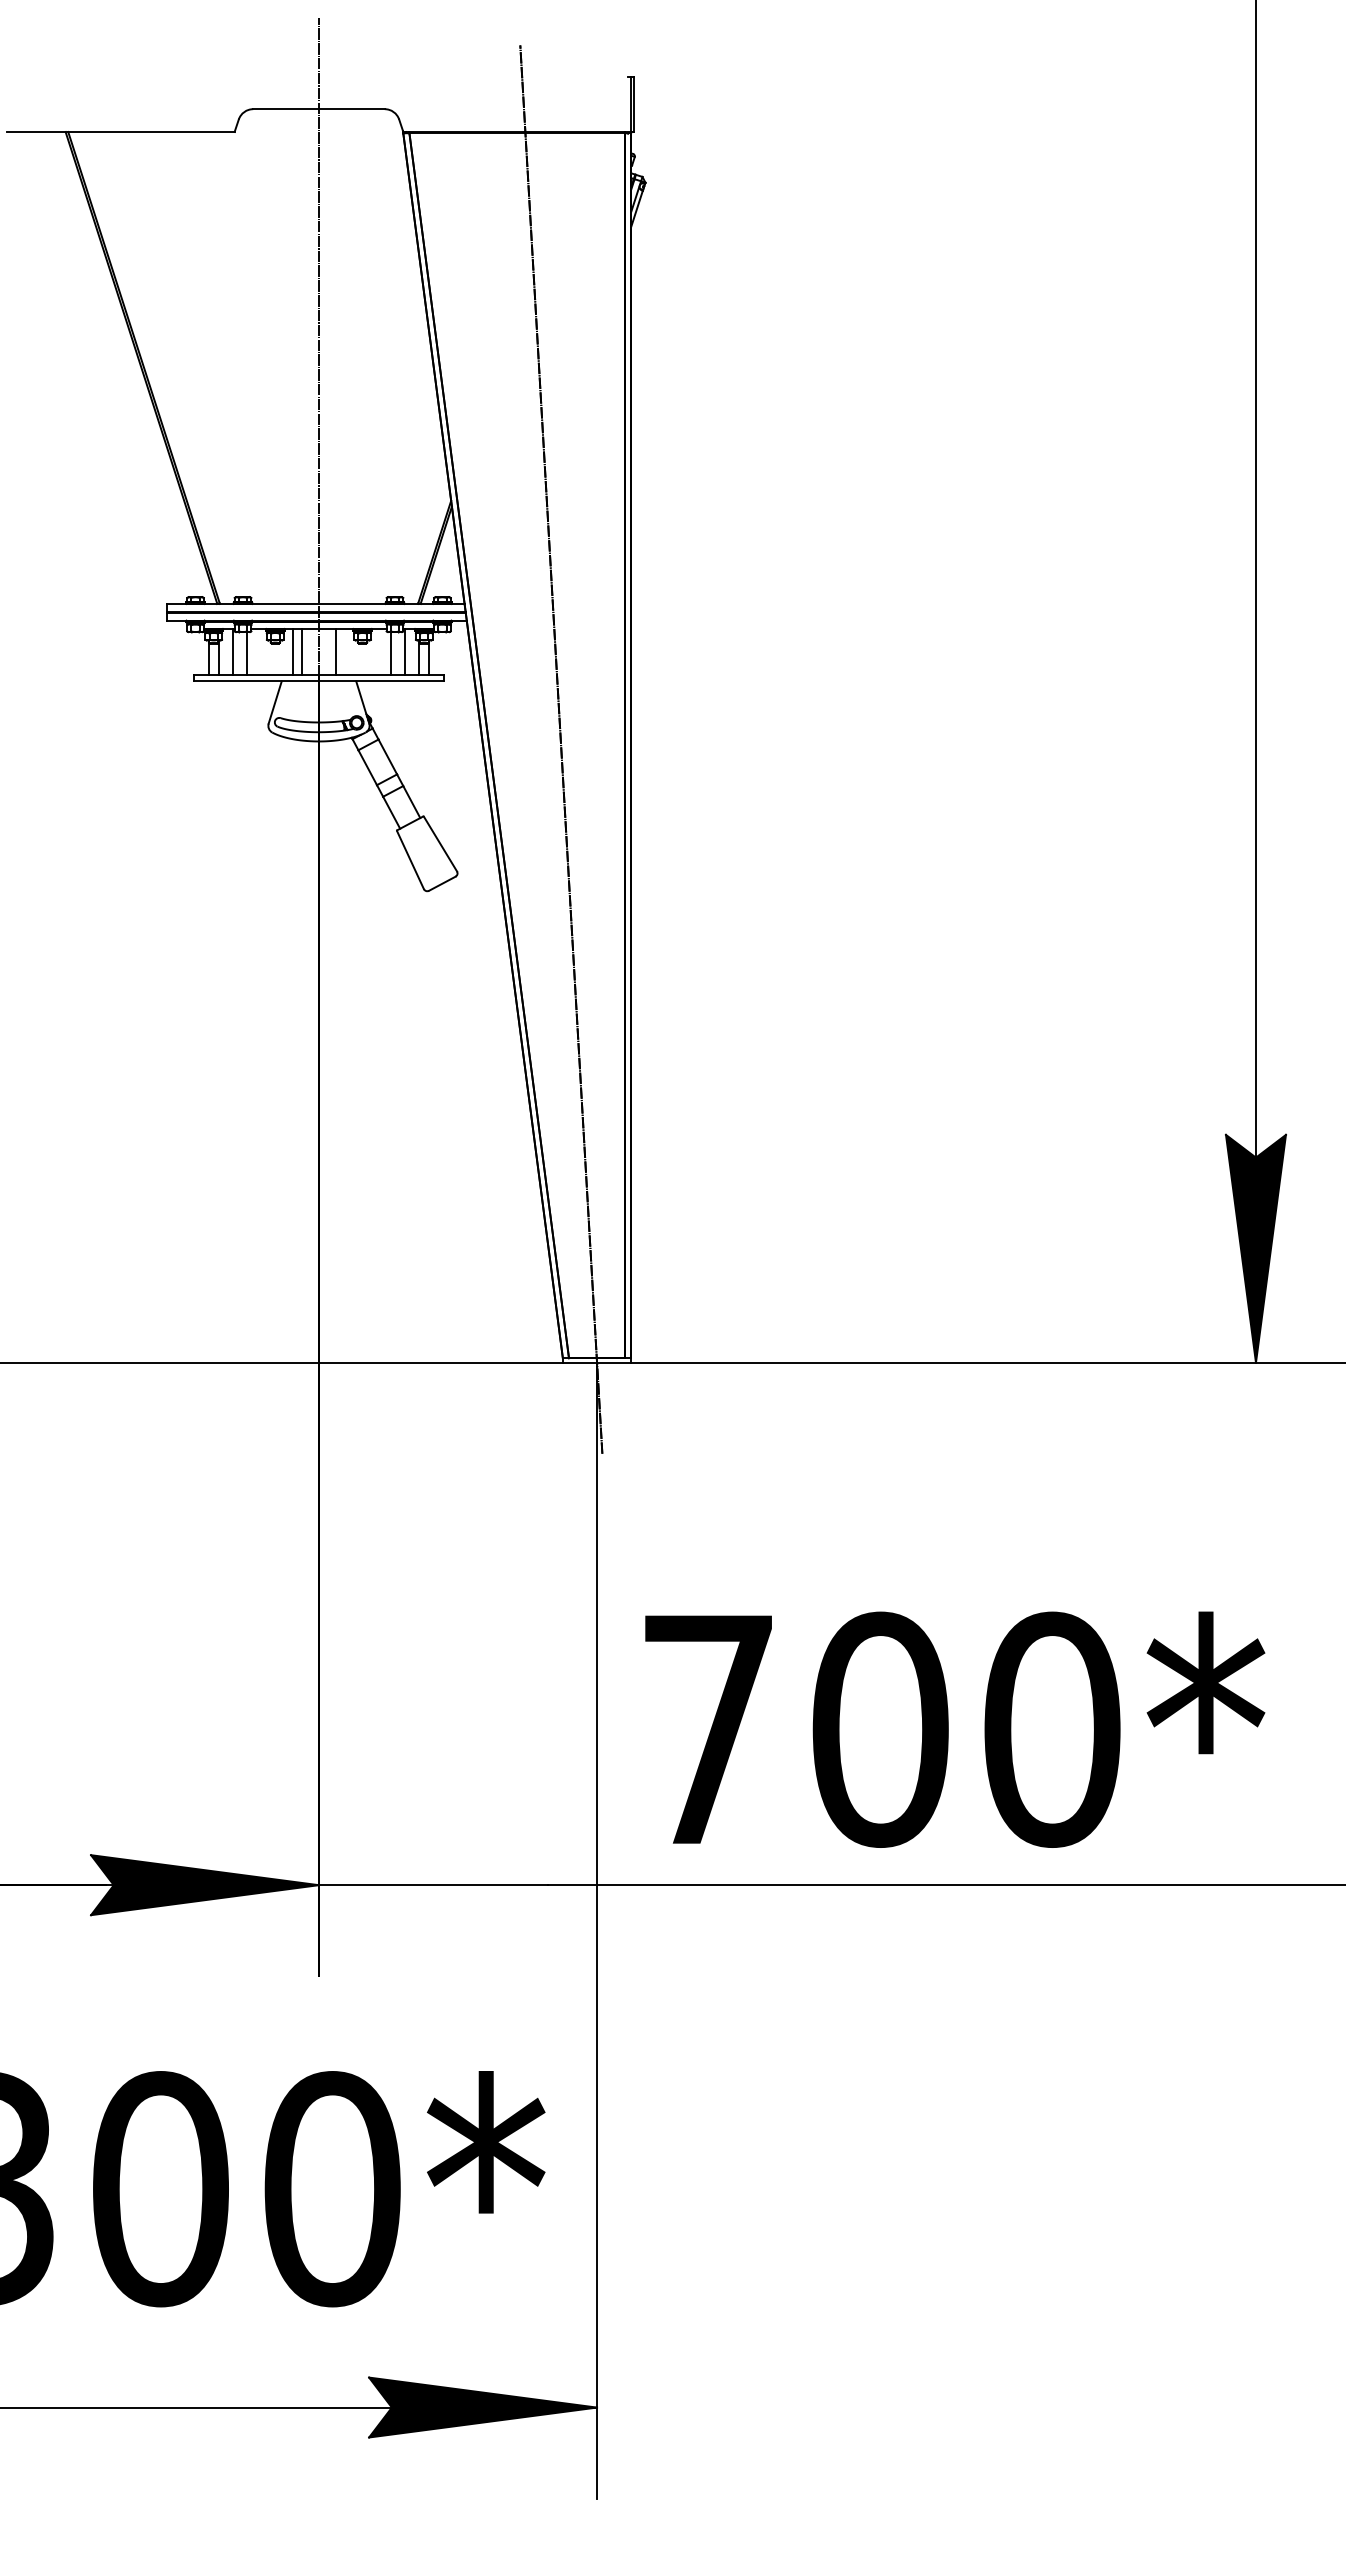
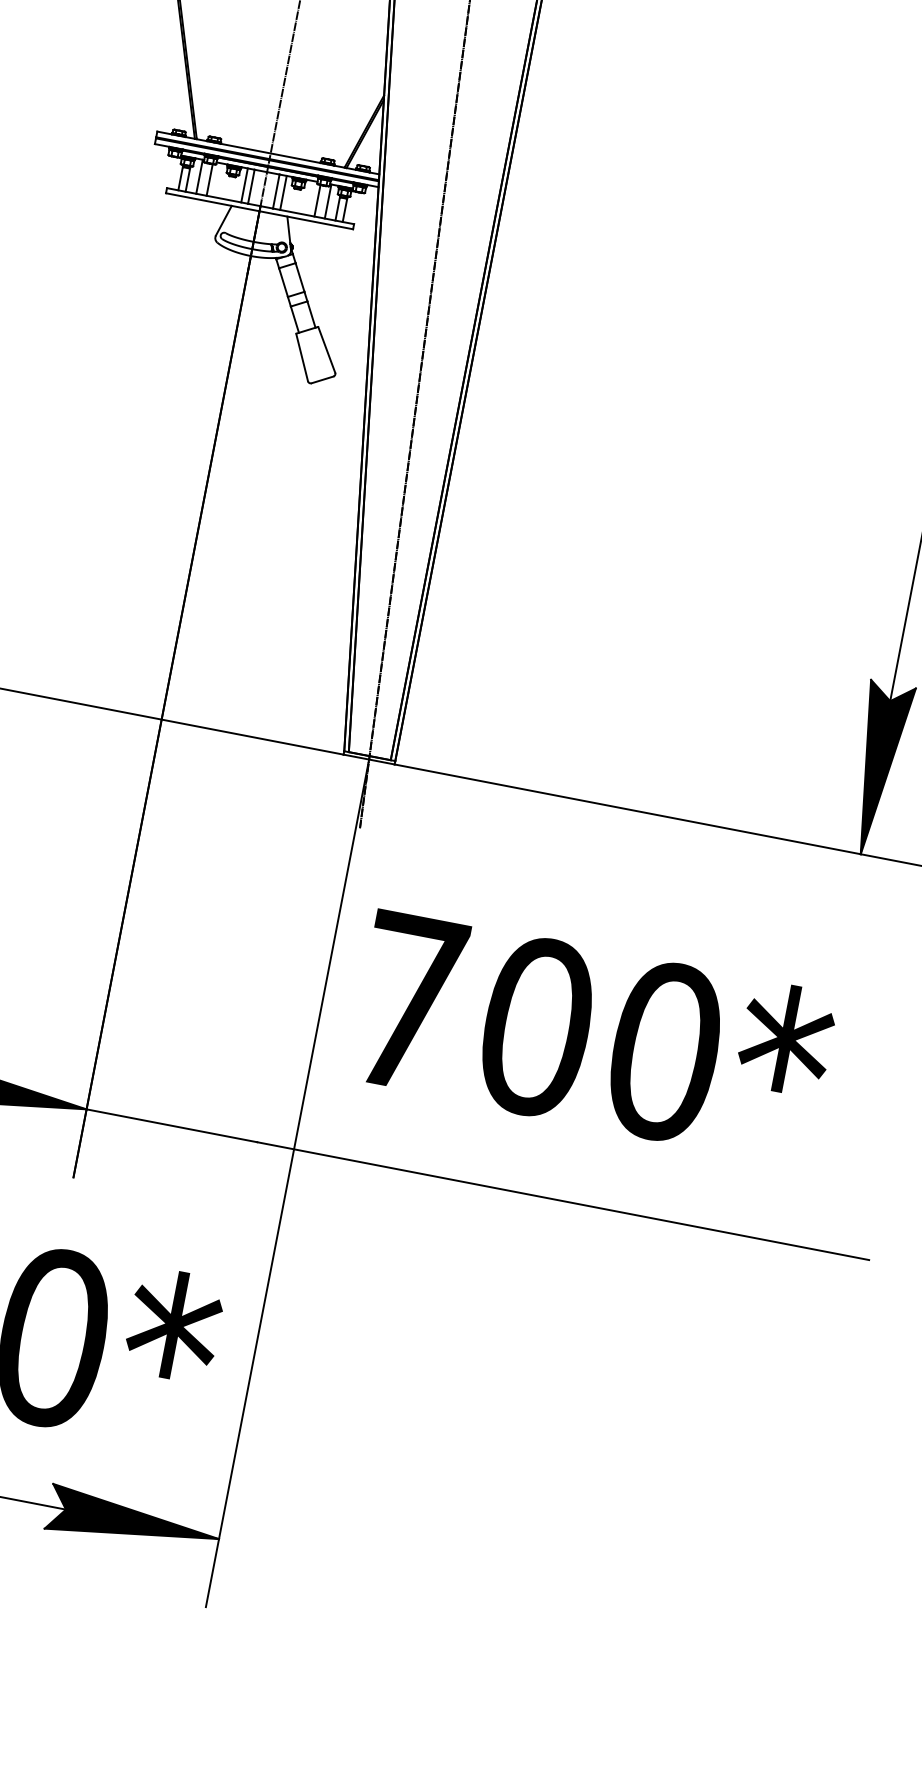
line: (345, 651) -> (283, 192), added
text: (955, 1729) -> (592, 1037), moved

